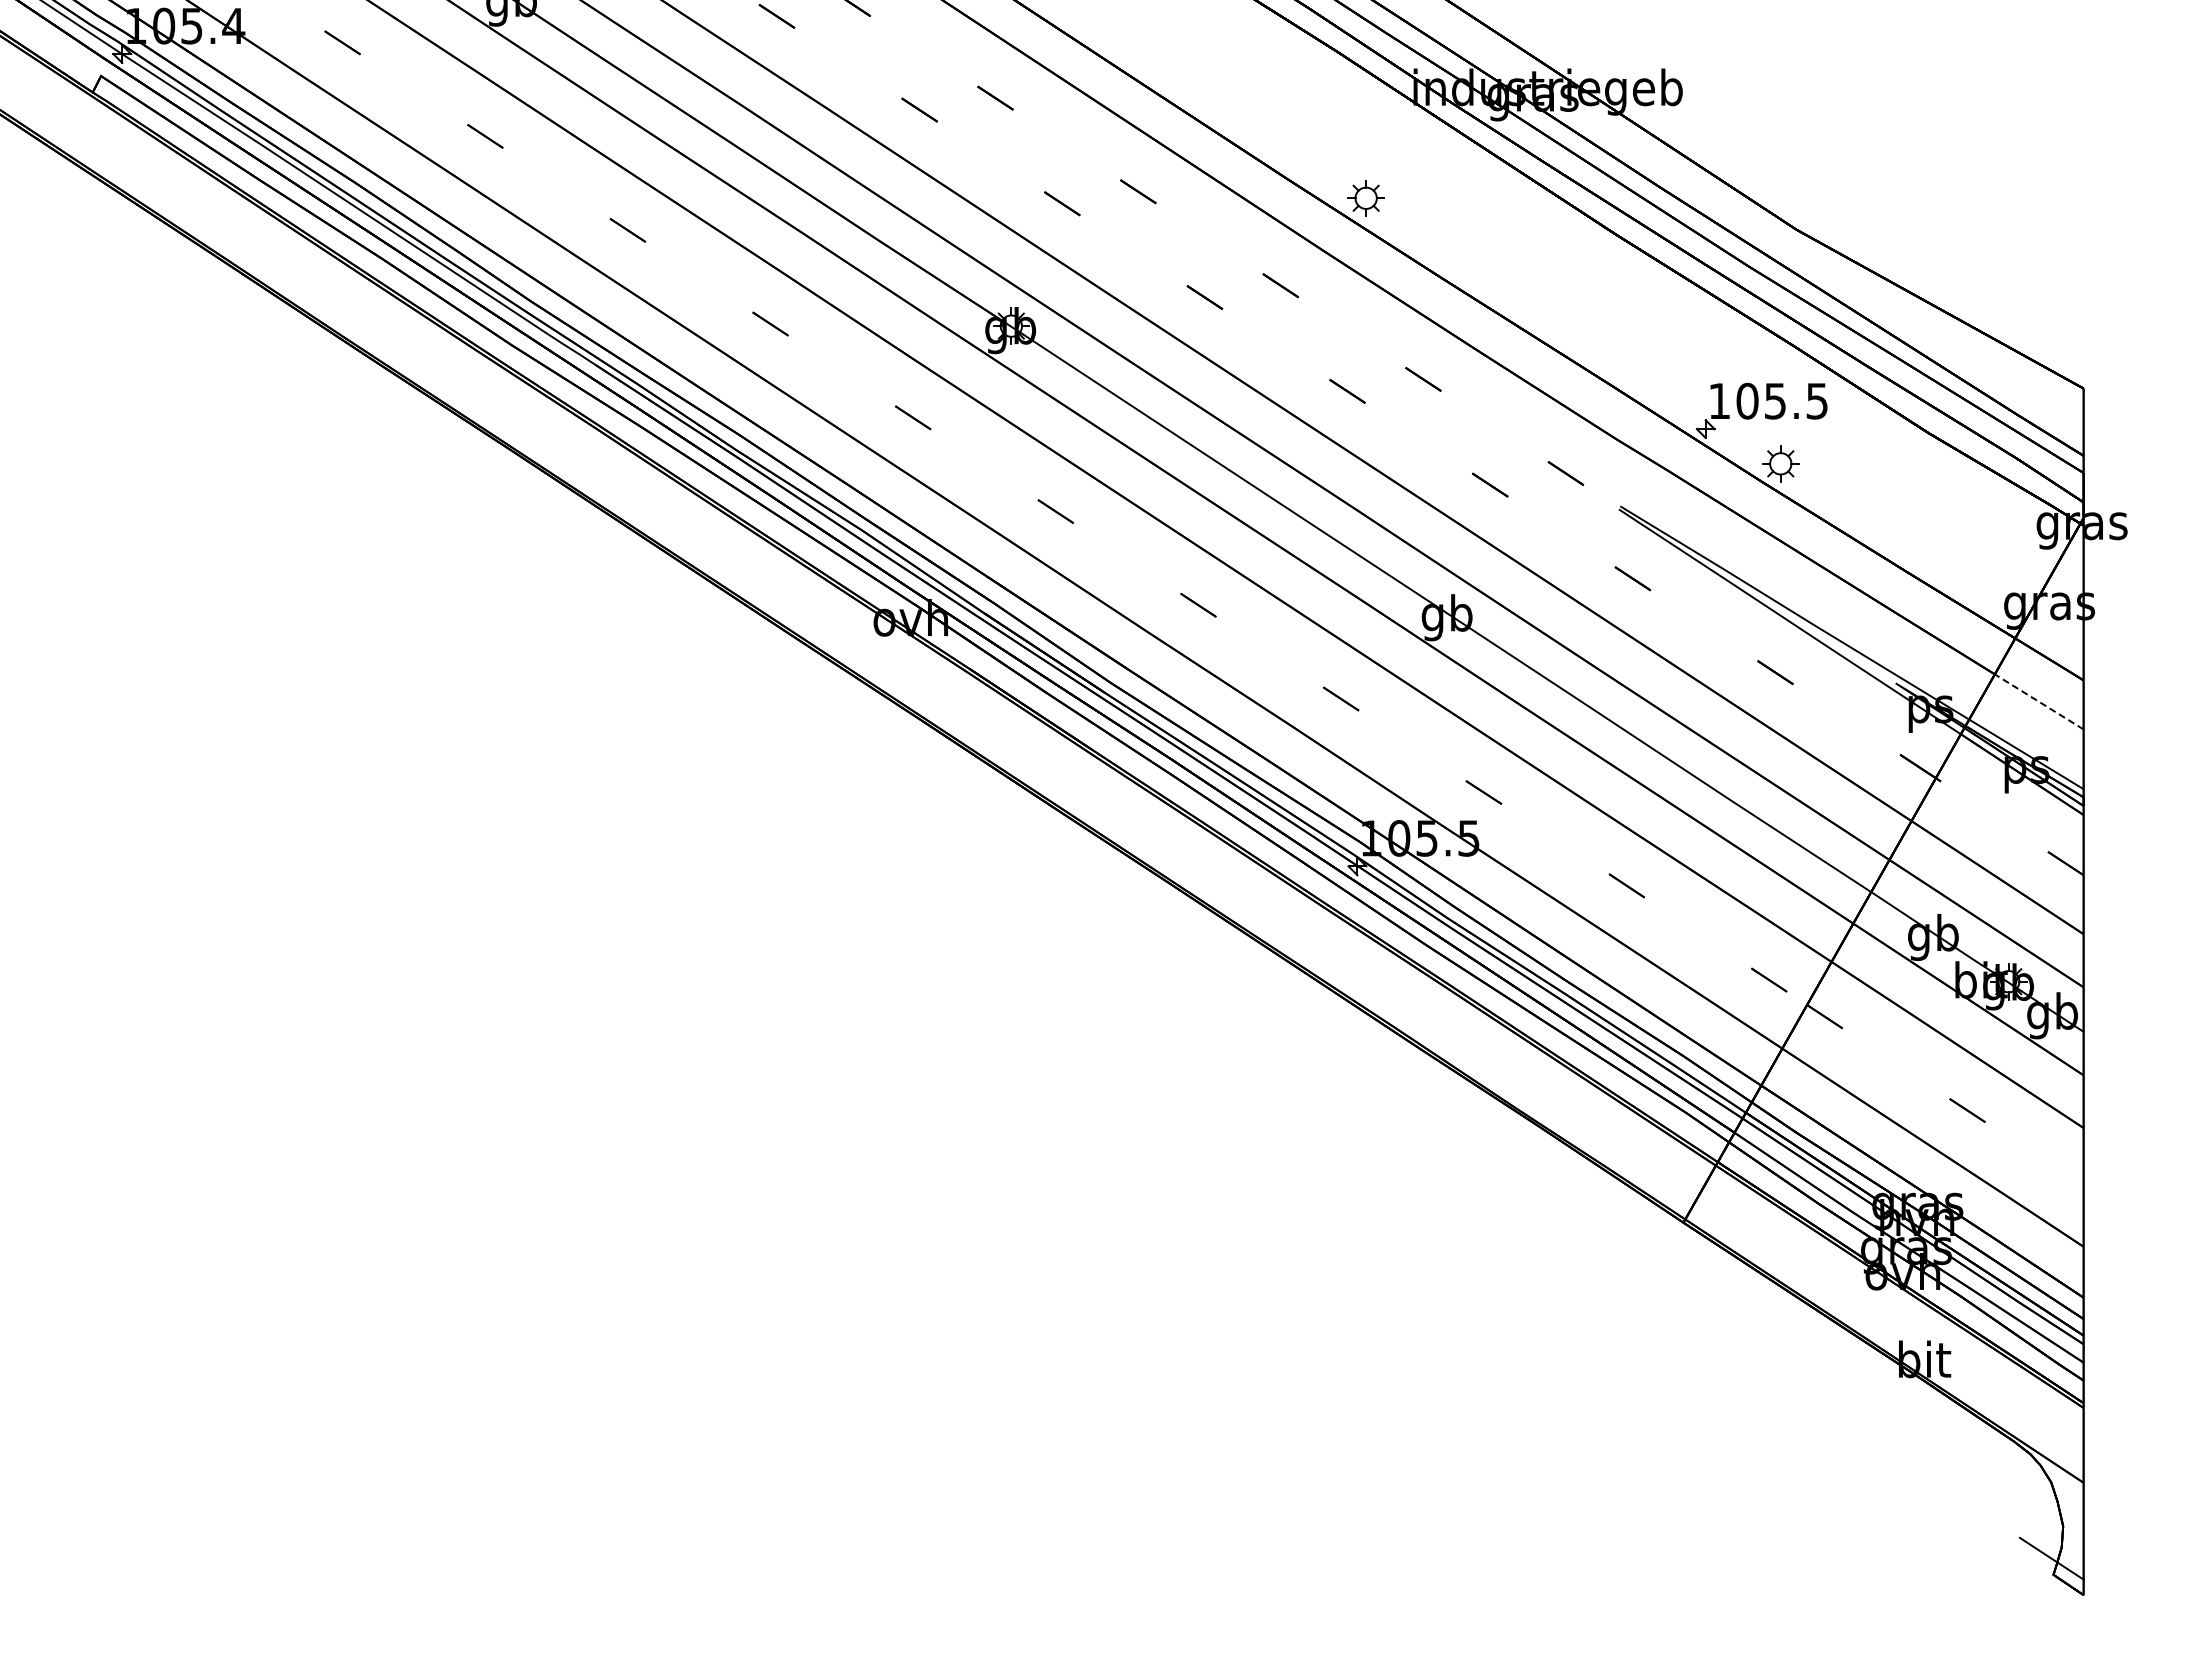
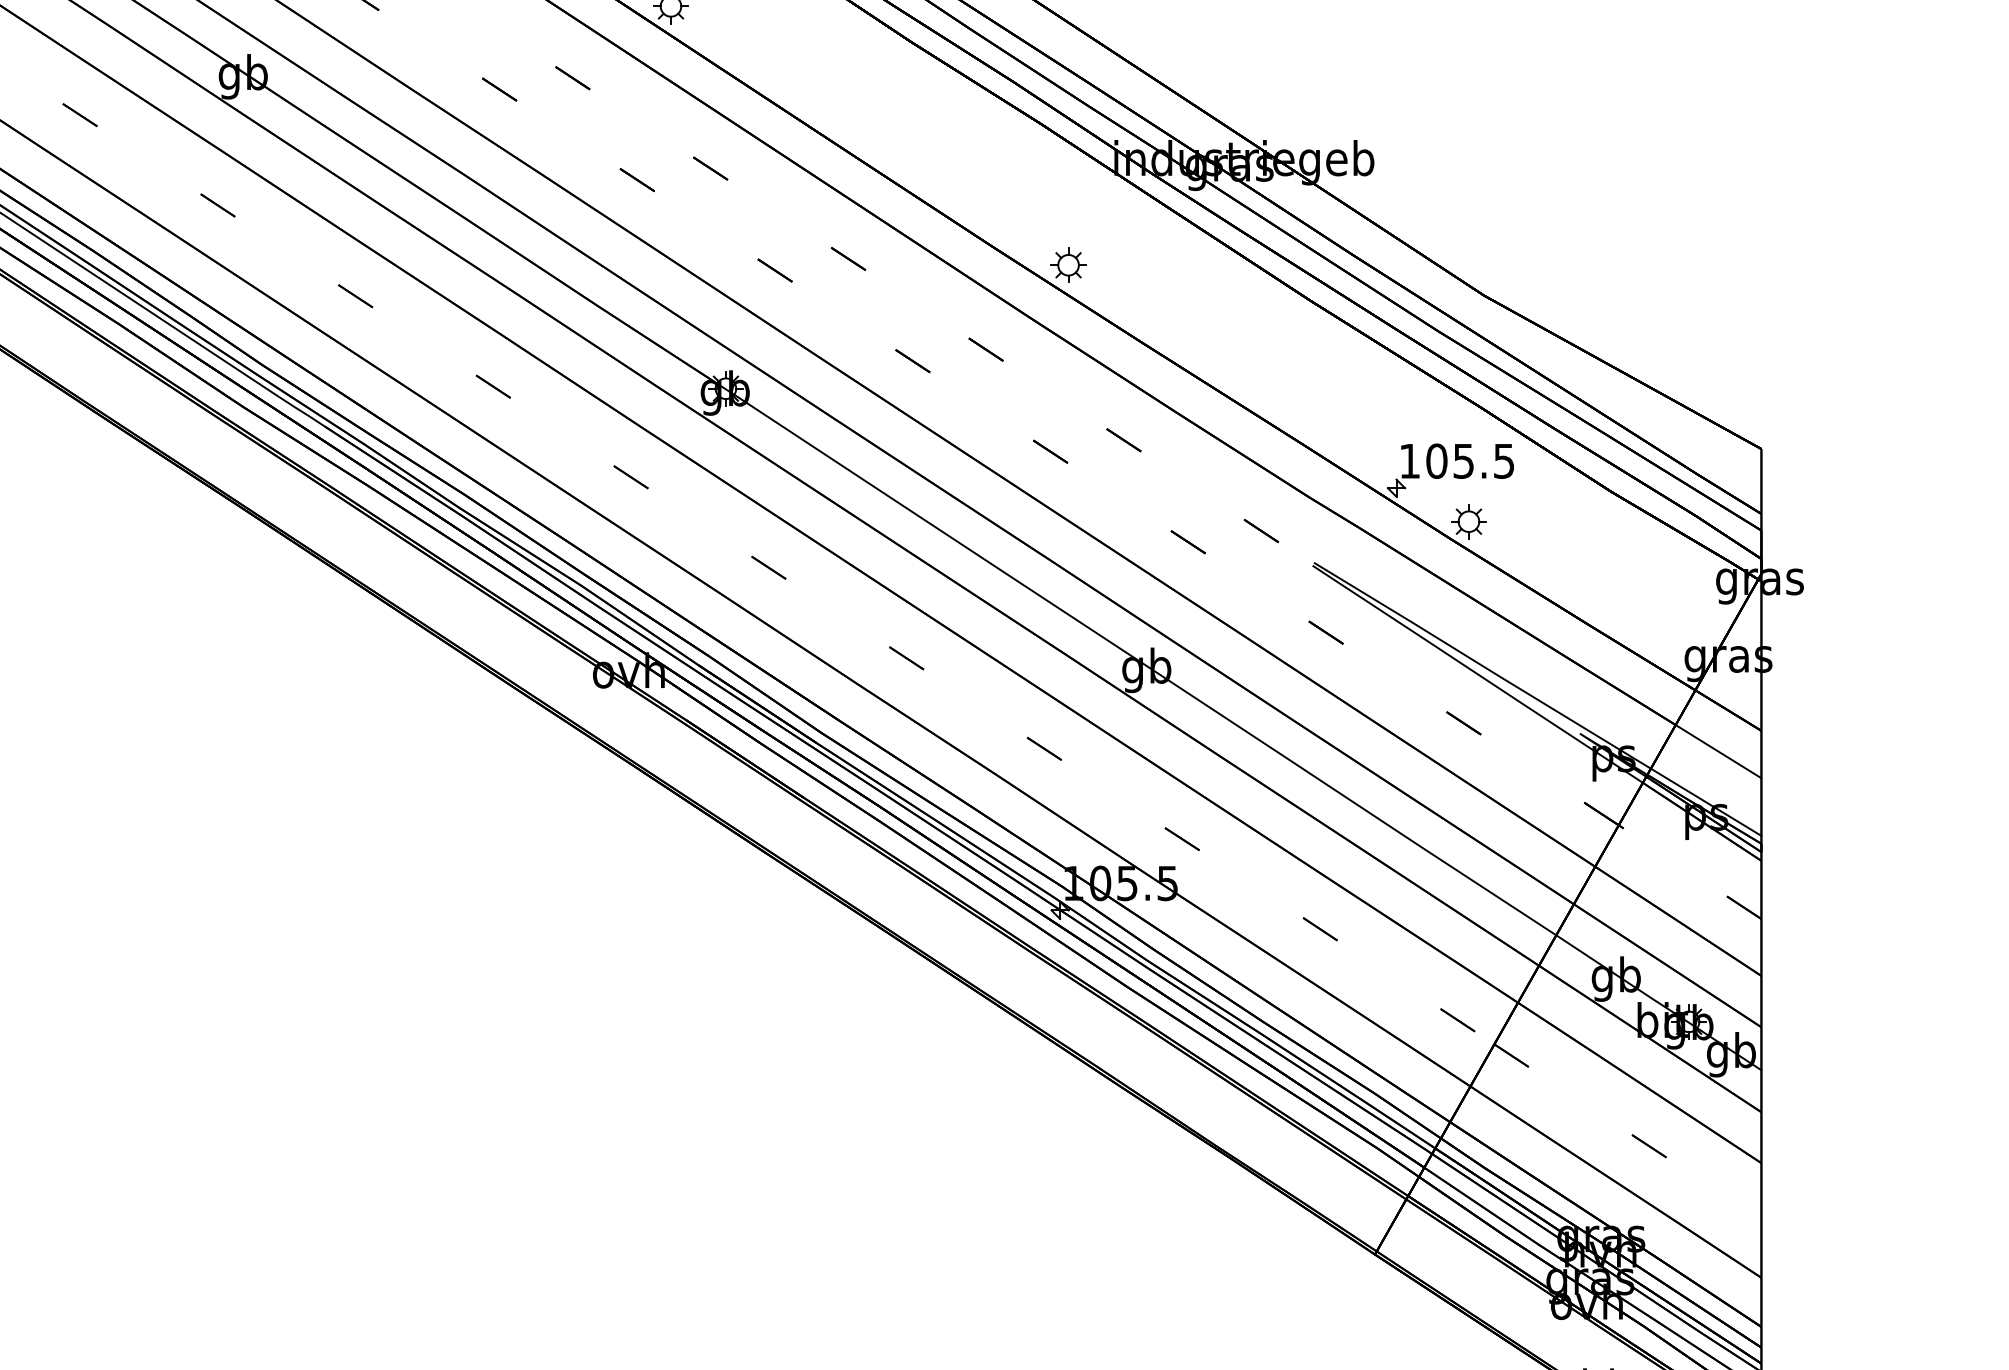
line: (2038, 701) -> (1717, 751), dashed -> solid

